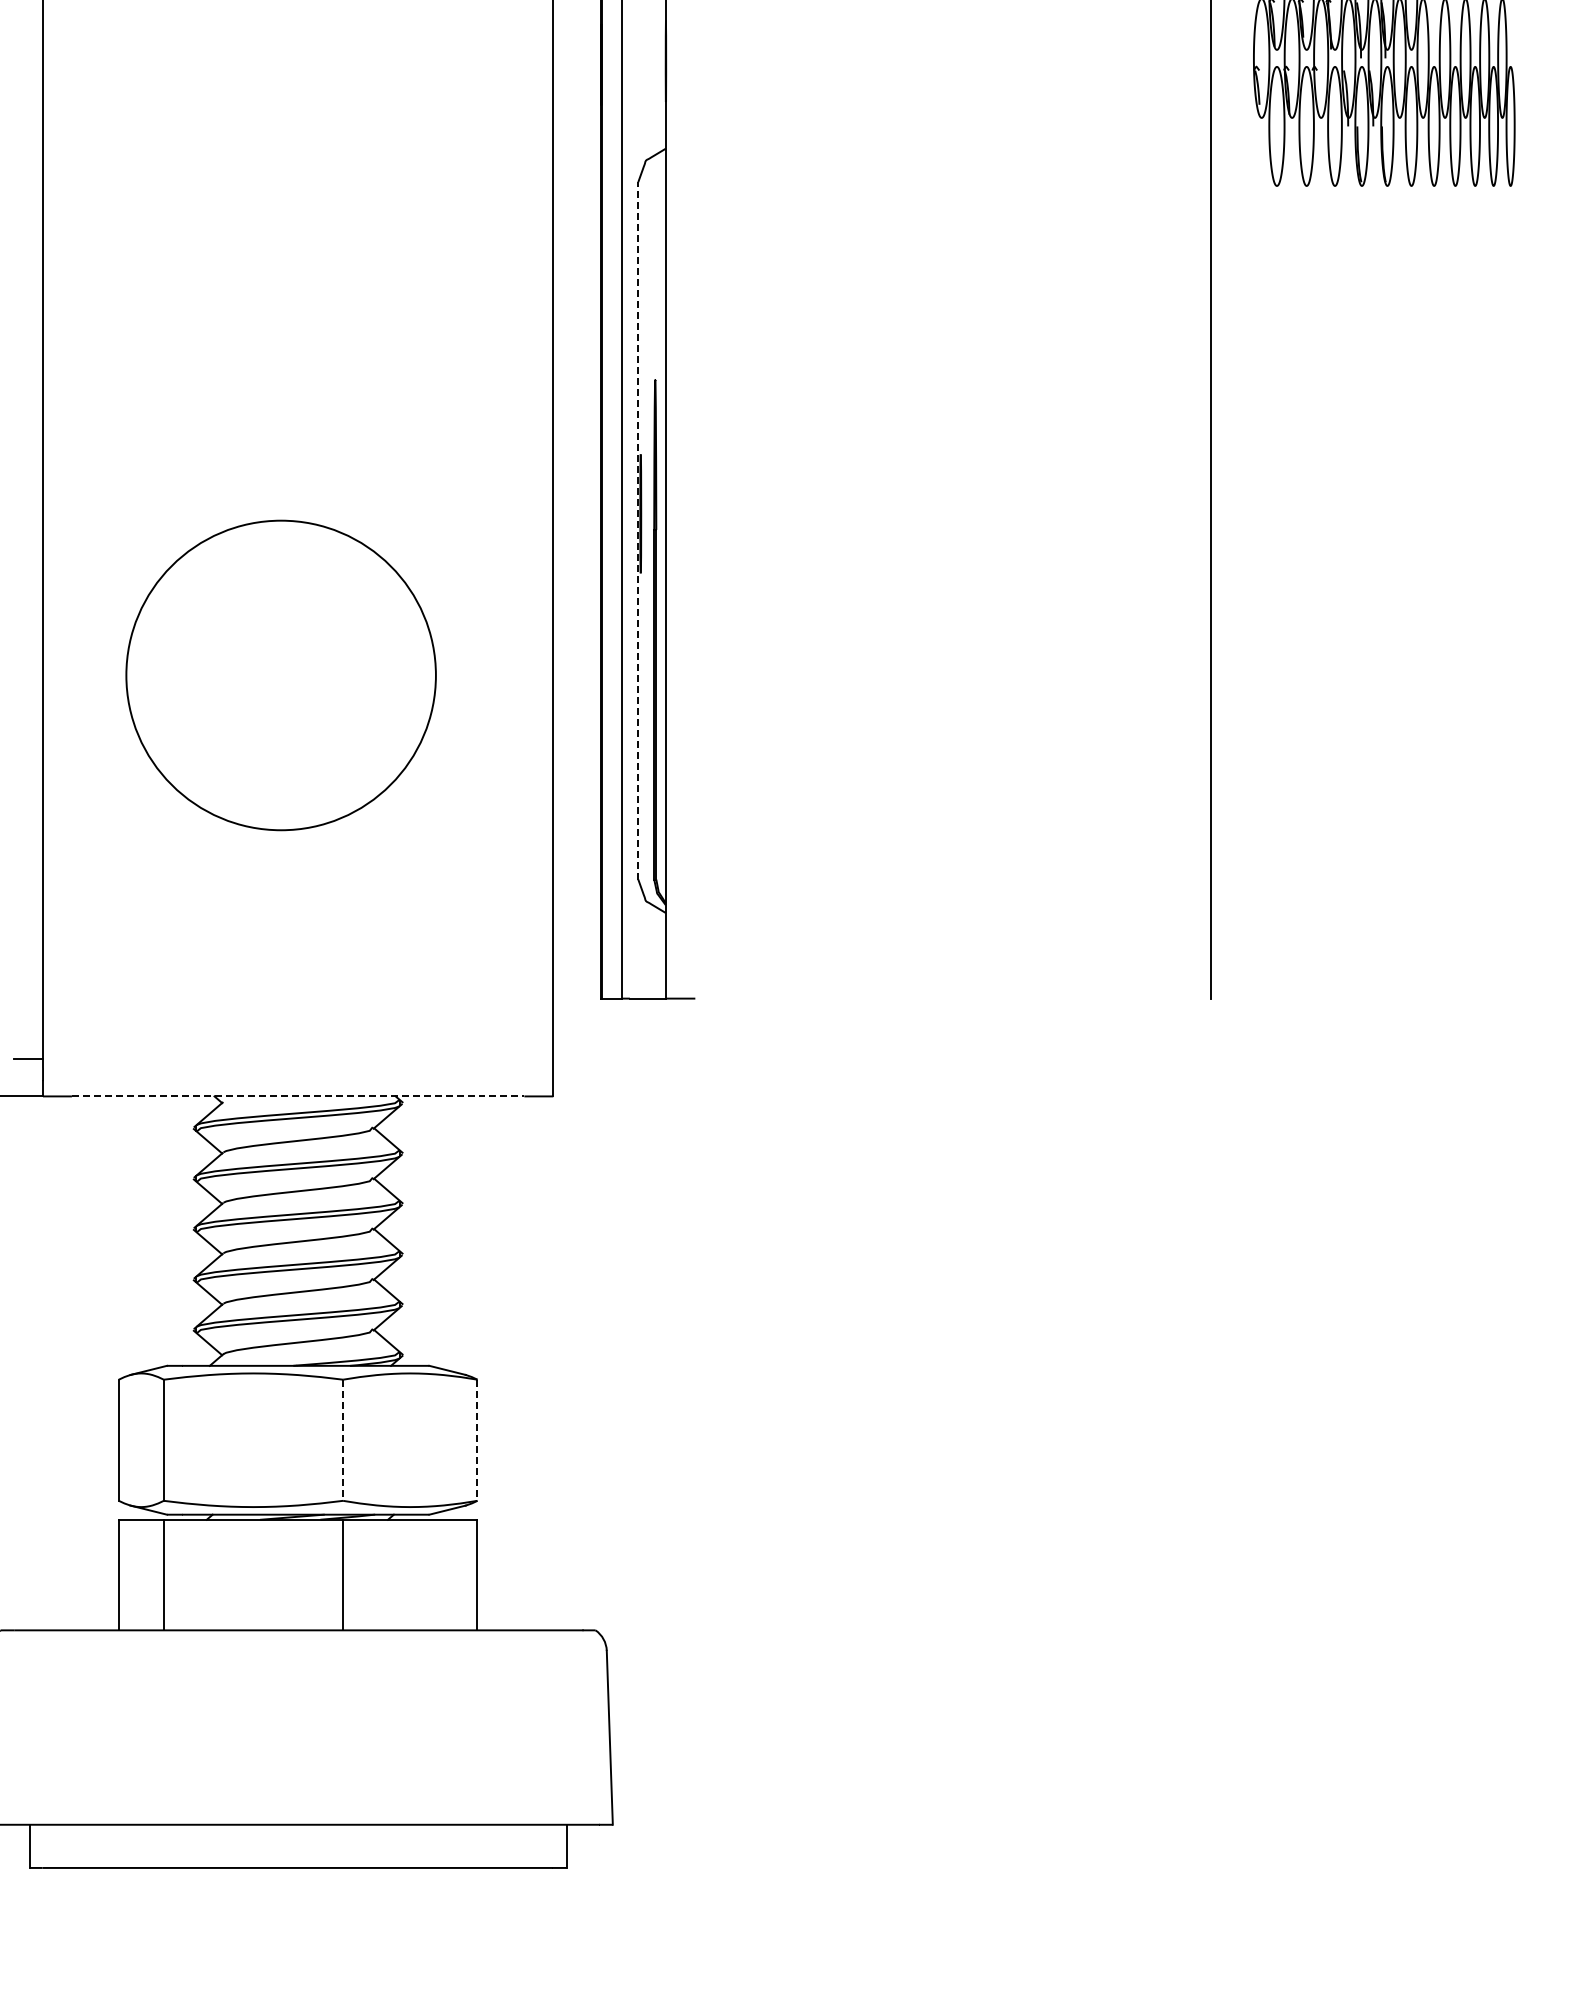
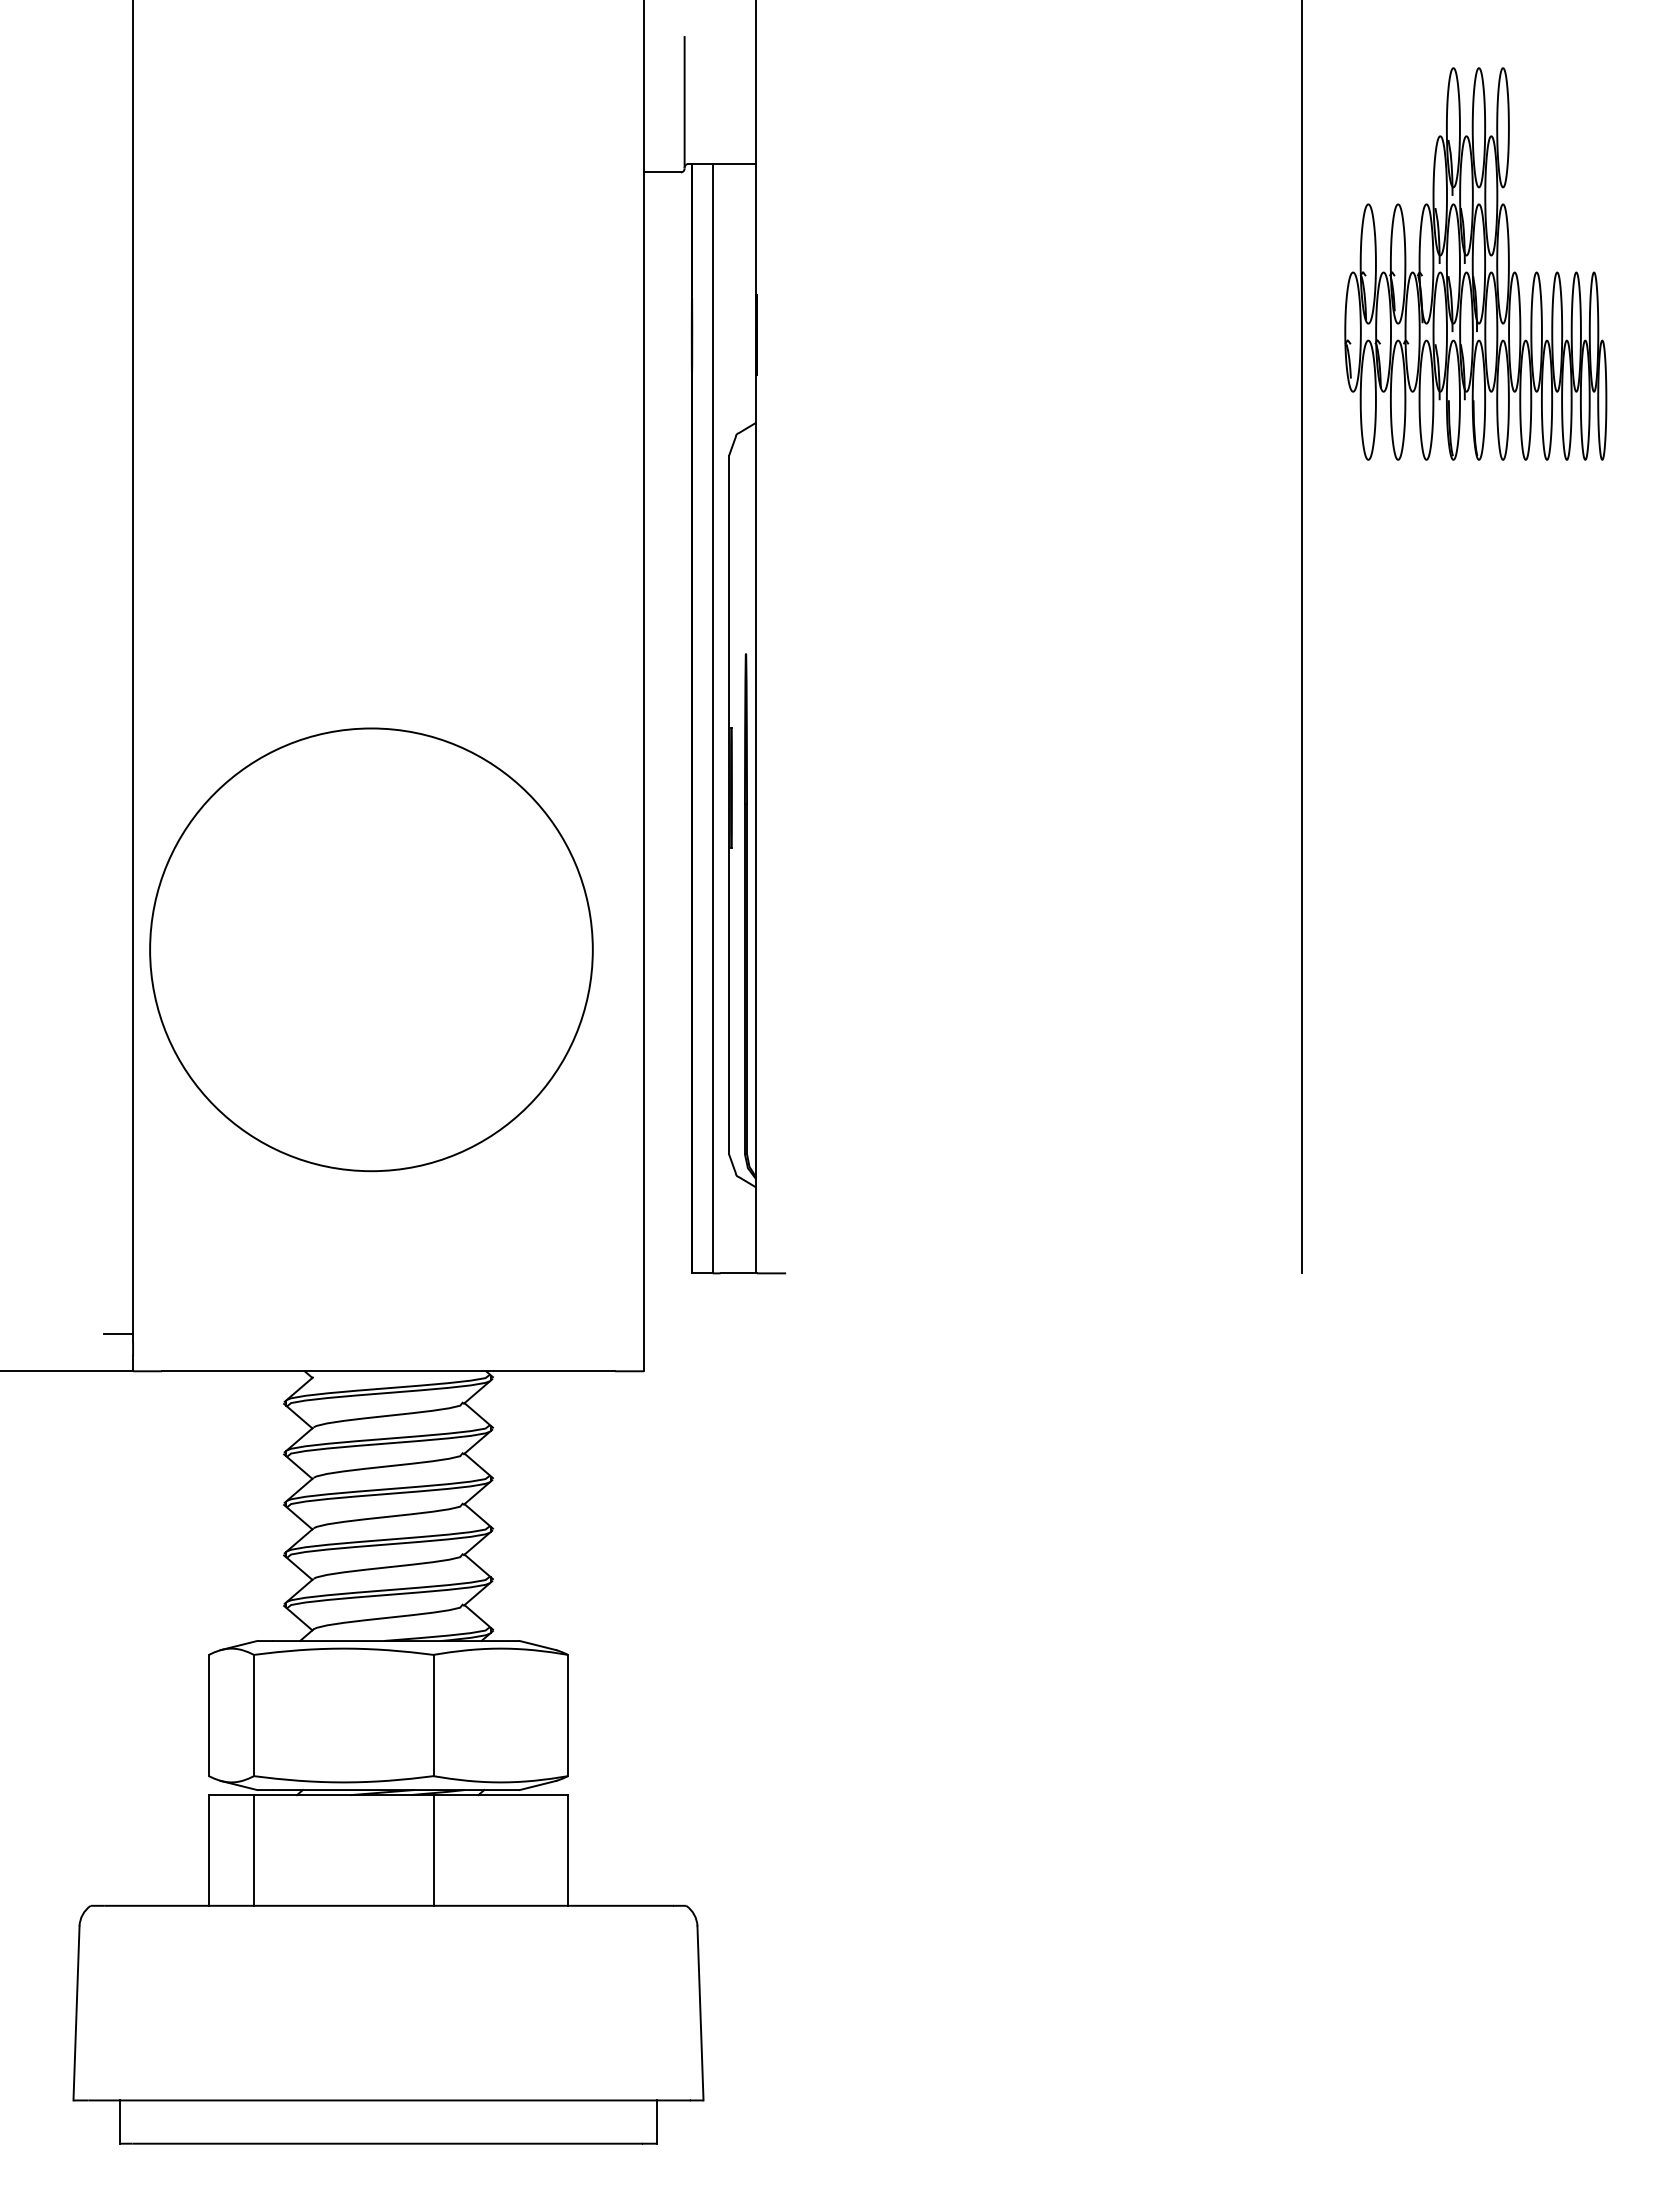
line: (638, 530) -> (729, 804), dashed -> solid
circle: (281, 675) -> (371, 949), size x1.43
line: (299, 1096) -> (389, 1371), dashed -> solid
line: (343, 1440) -> (433, 1715), dashed -> solid
line: (477, 1440) -> (568, 1715), dashed -> solid

